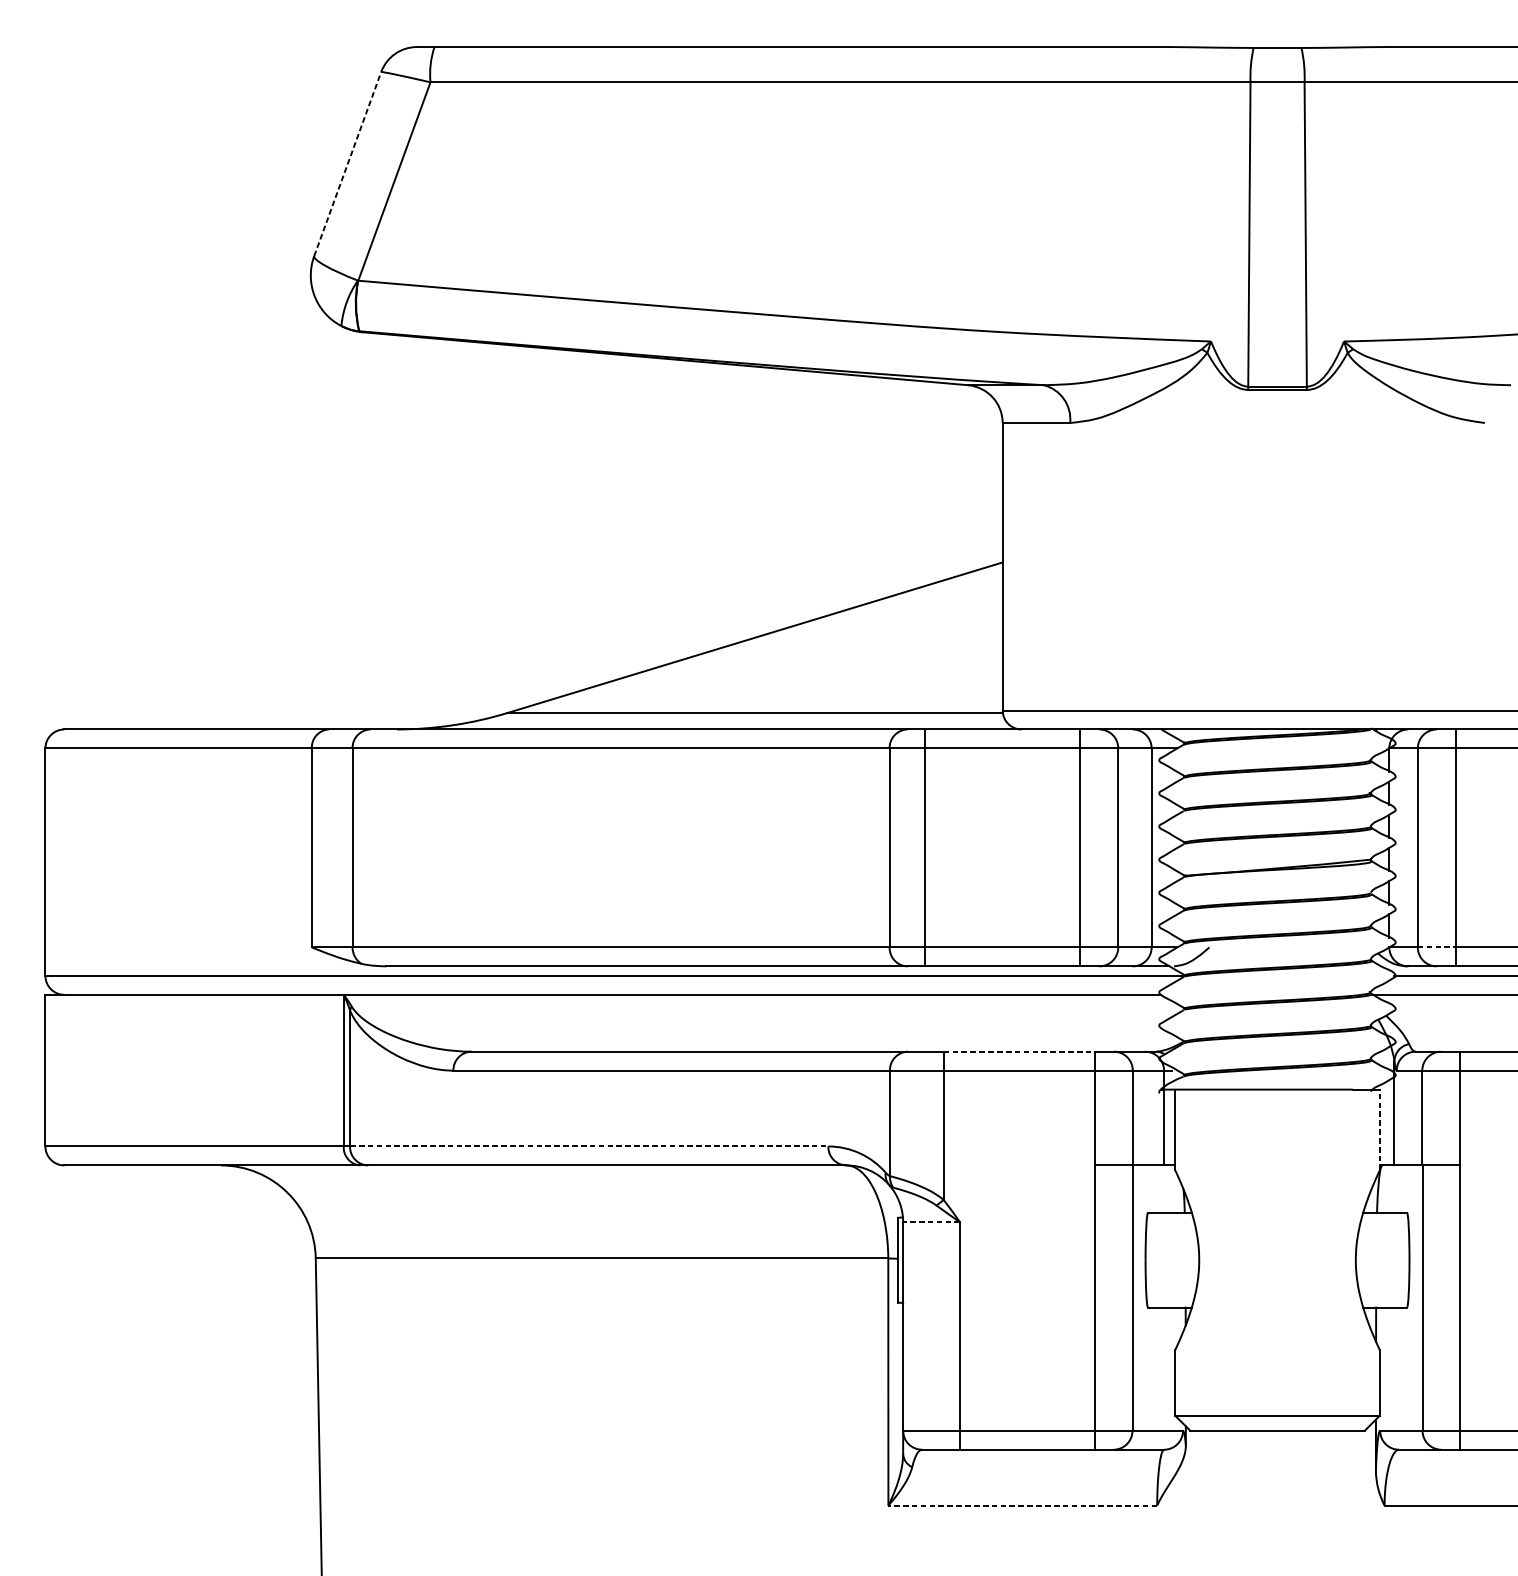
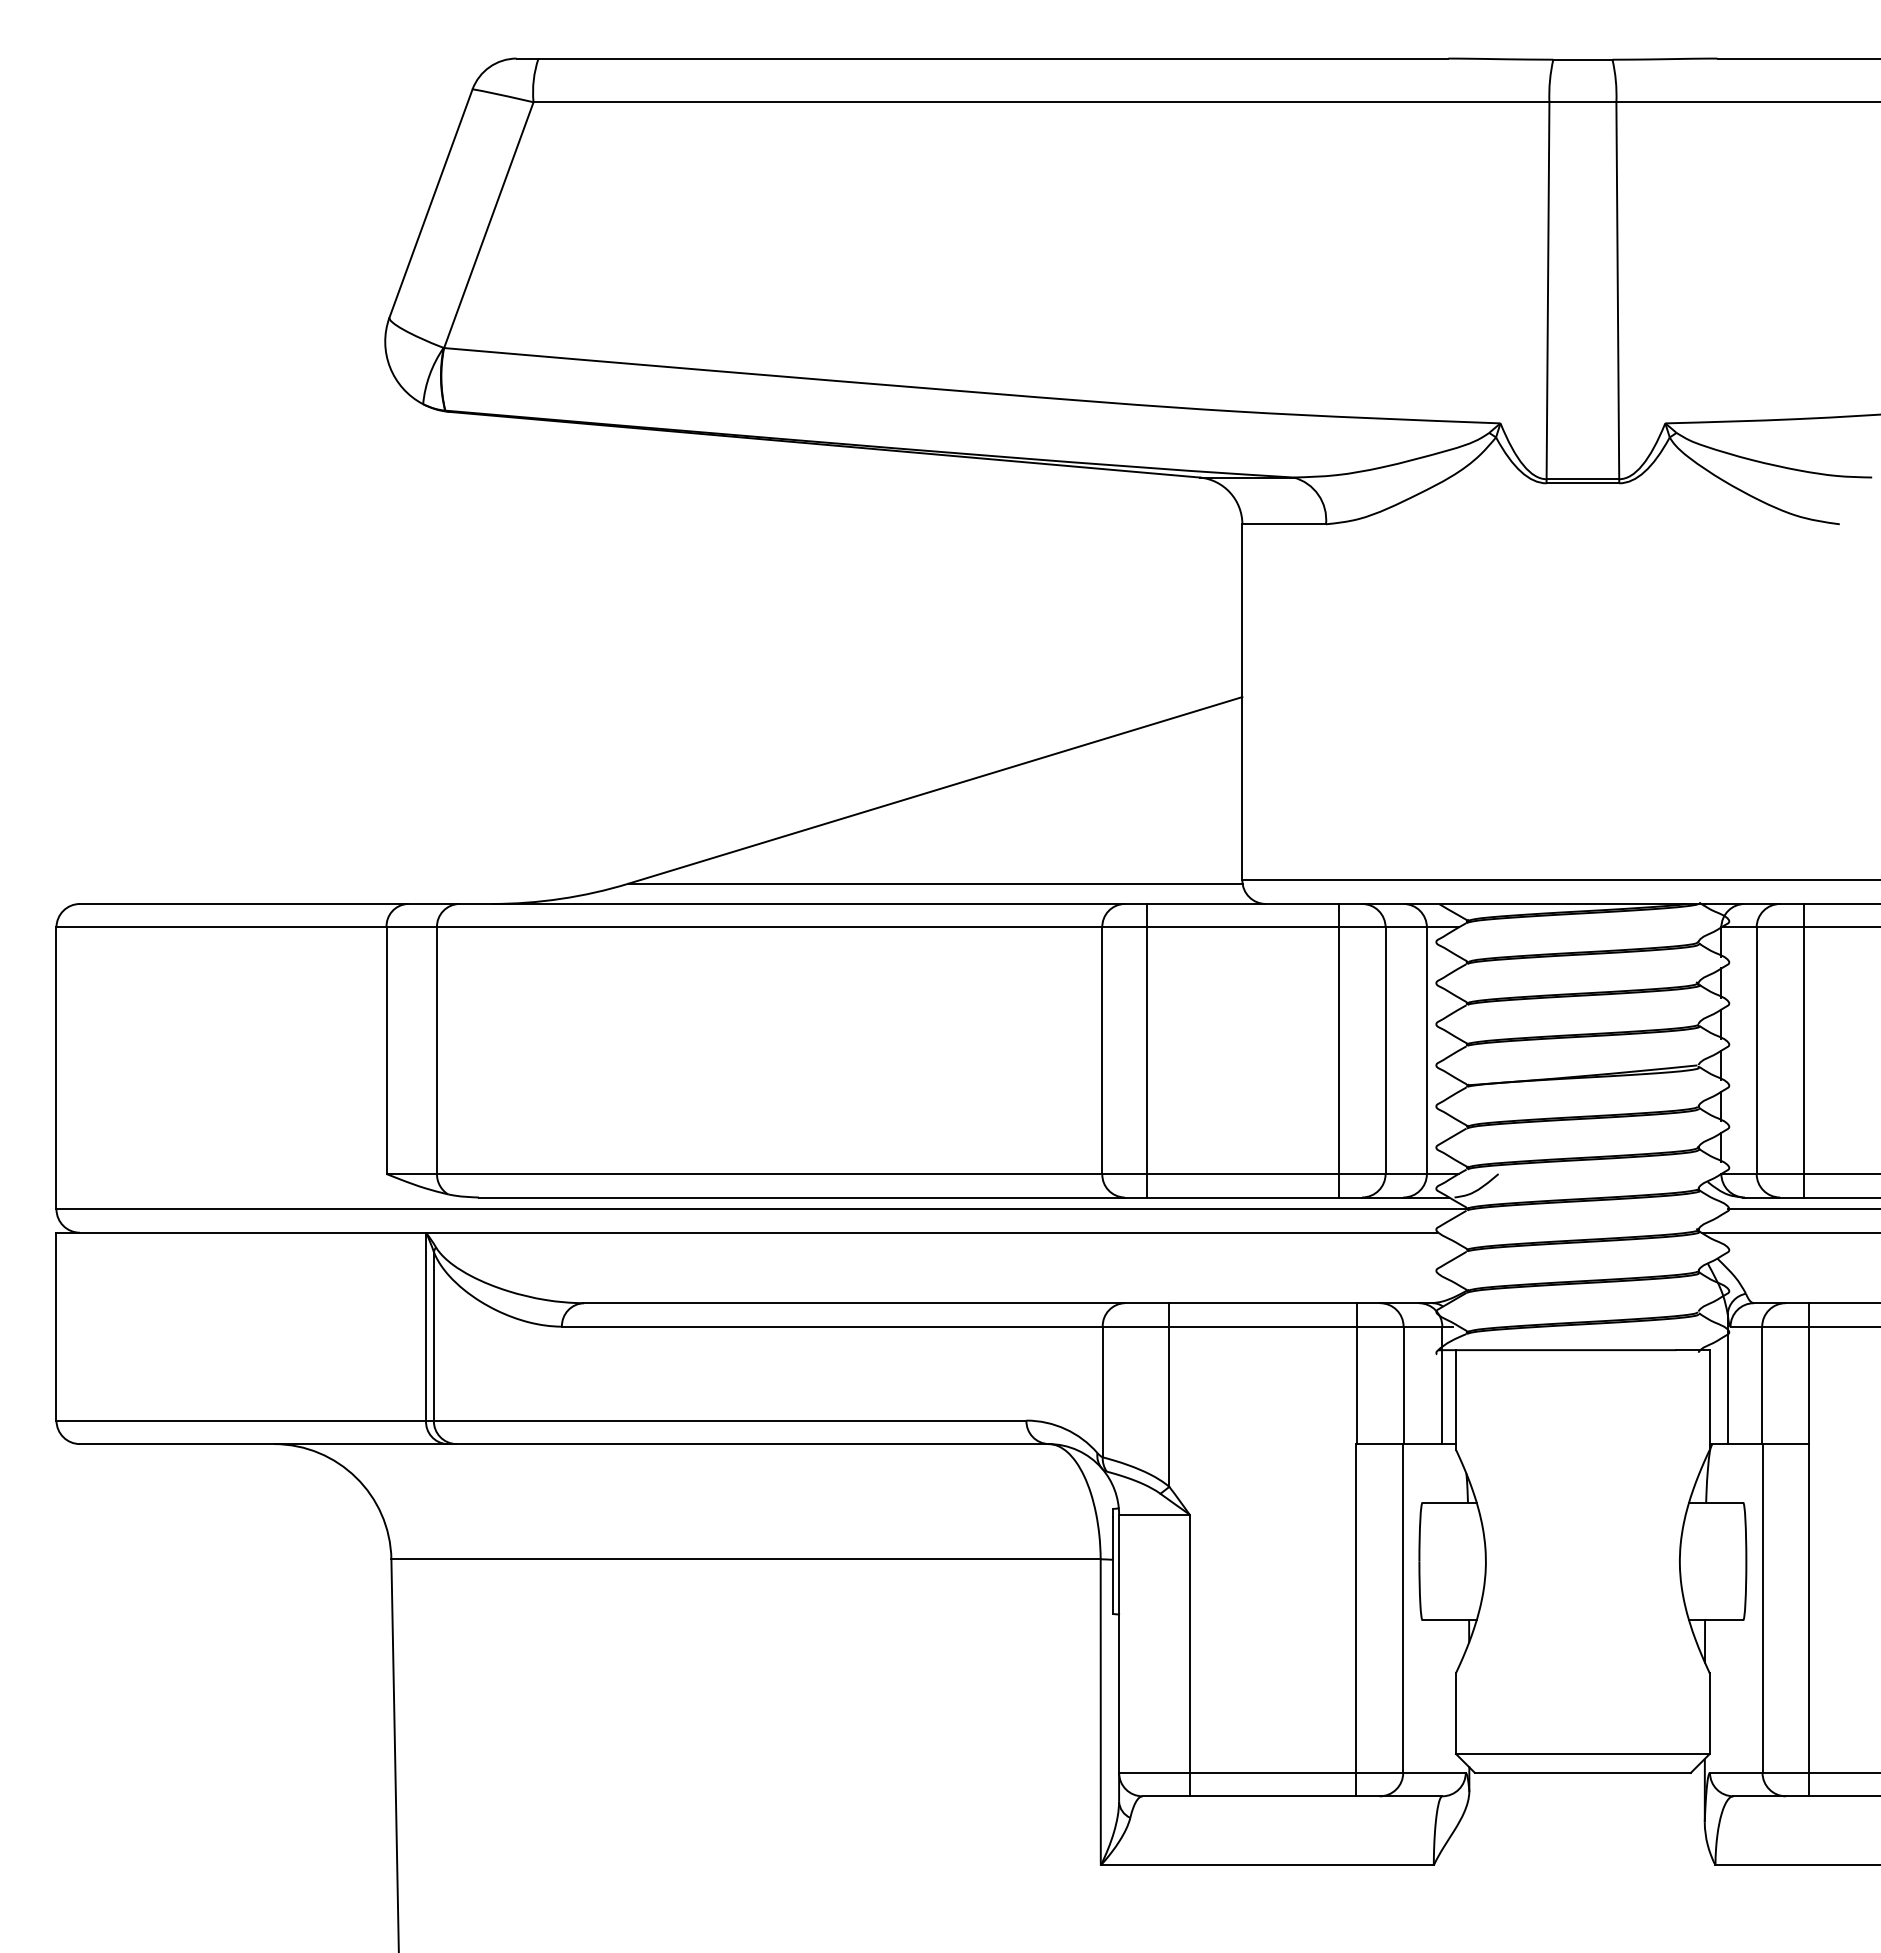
line: (348, 164) -> (431, 203), dashed -> solid
line: (1437, 947) -> (1780, 1174), dashed -> solid
line: (1019, 1051) -> (1263, 1303), dashed -> solid
line: (1379, 1130) -> (1709, 1400), dashed -> solid
line: (589, 1146) -> (730, 1420), dashed -> solid
line: (930, 1222) -> (1153, 1514), dashed -> solid
line: (1022, 1505) -> (1267, 1865), dashed -> solid

